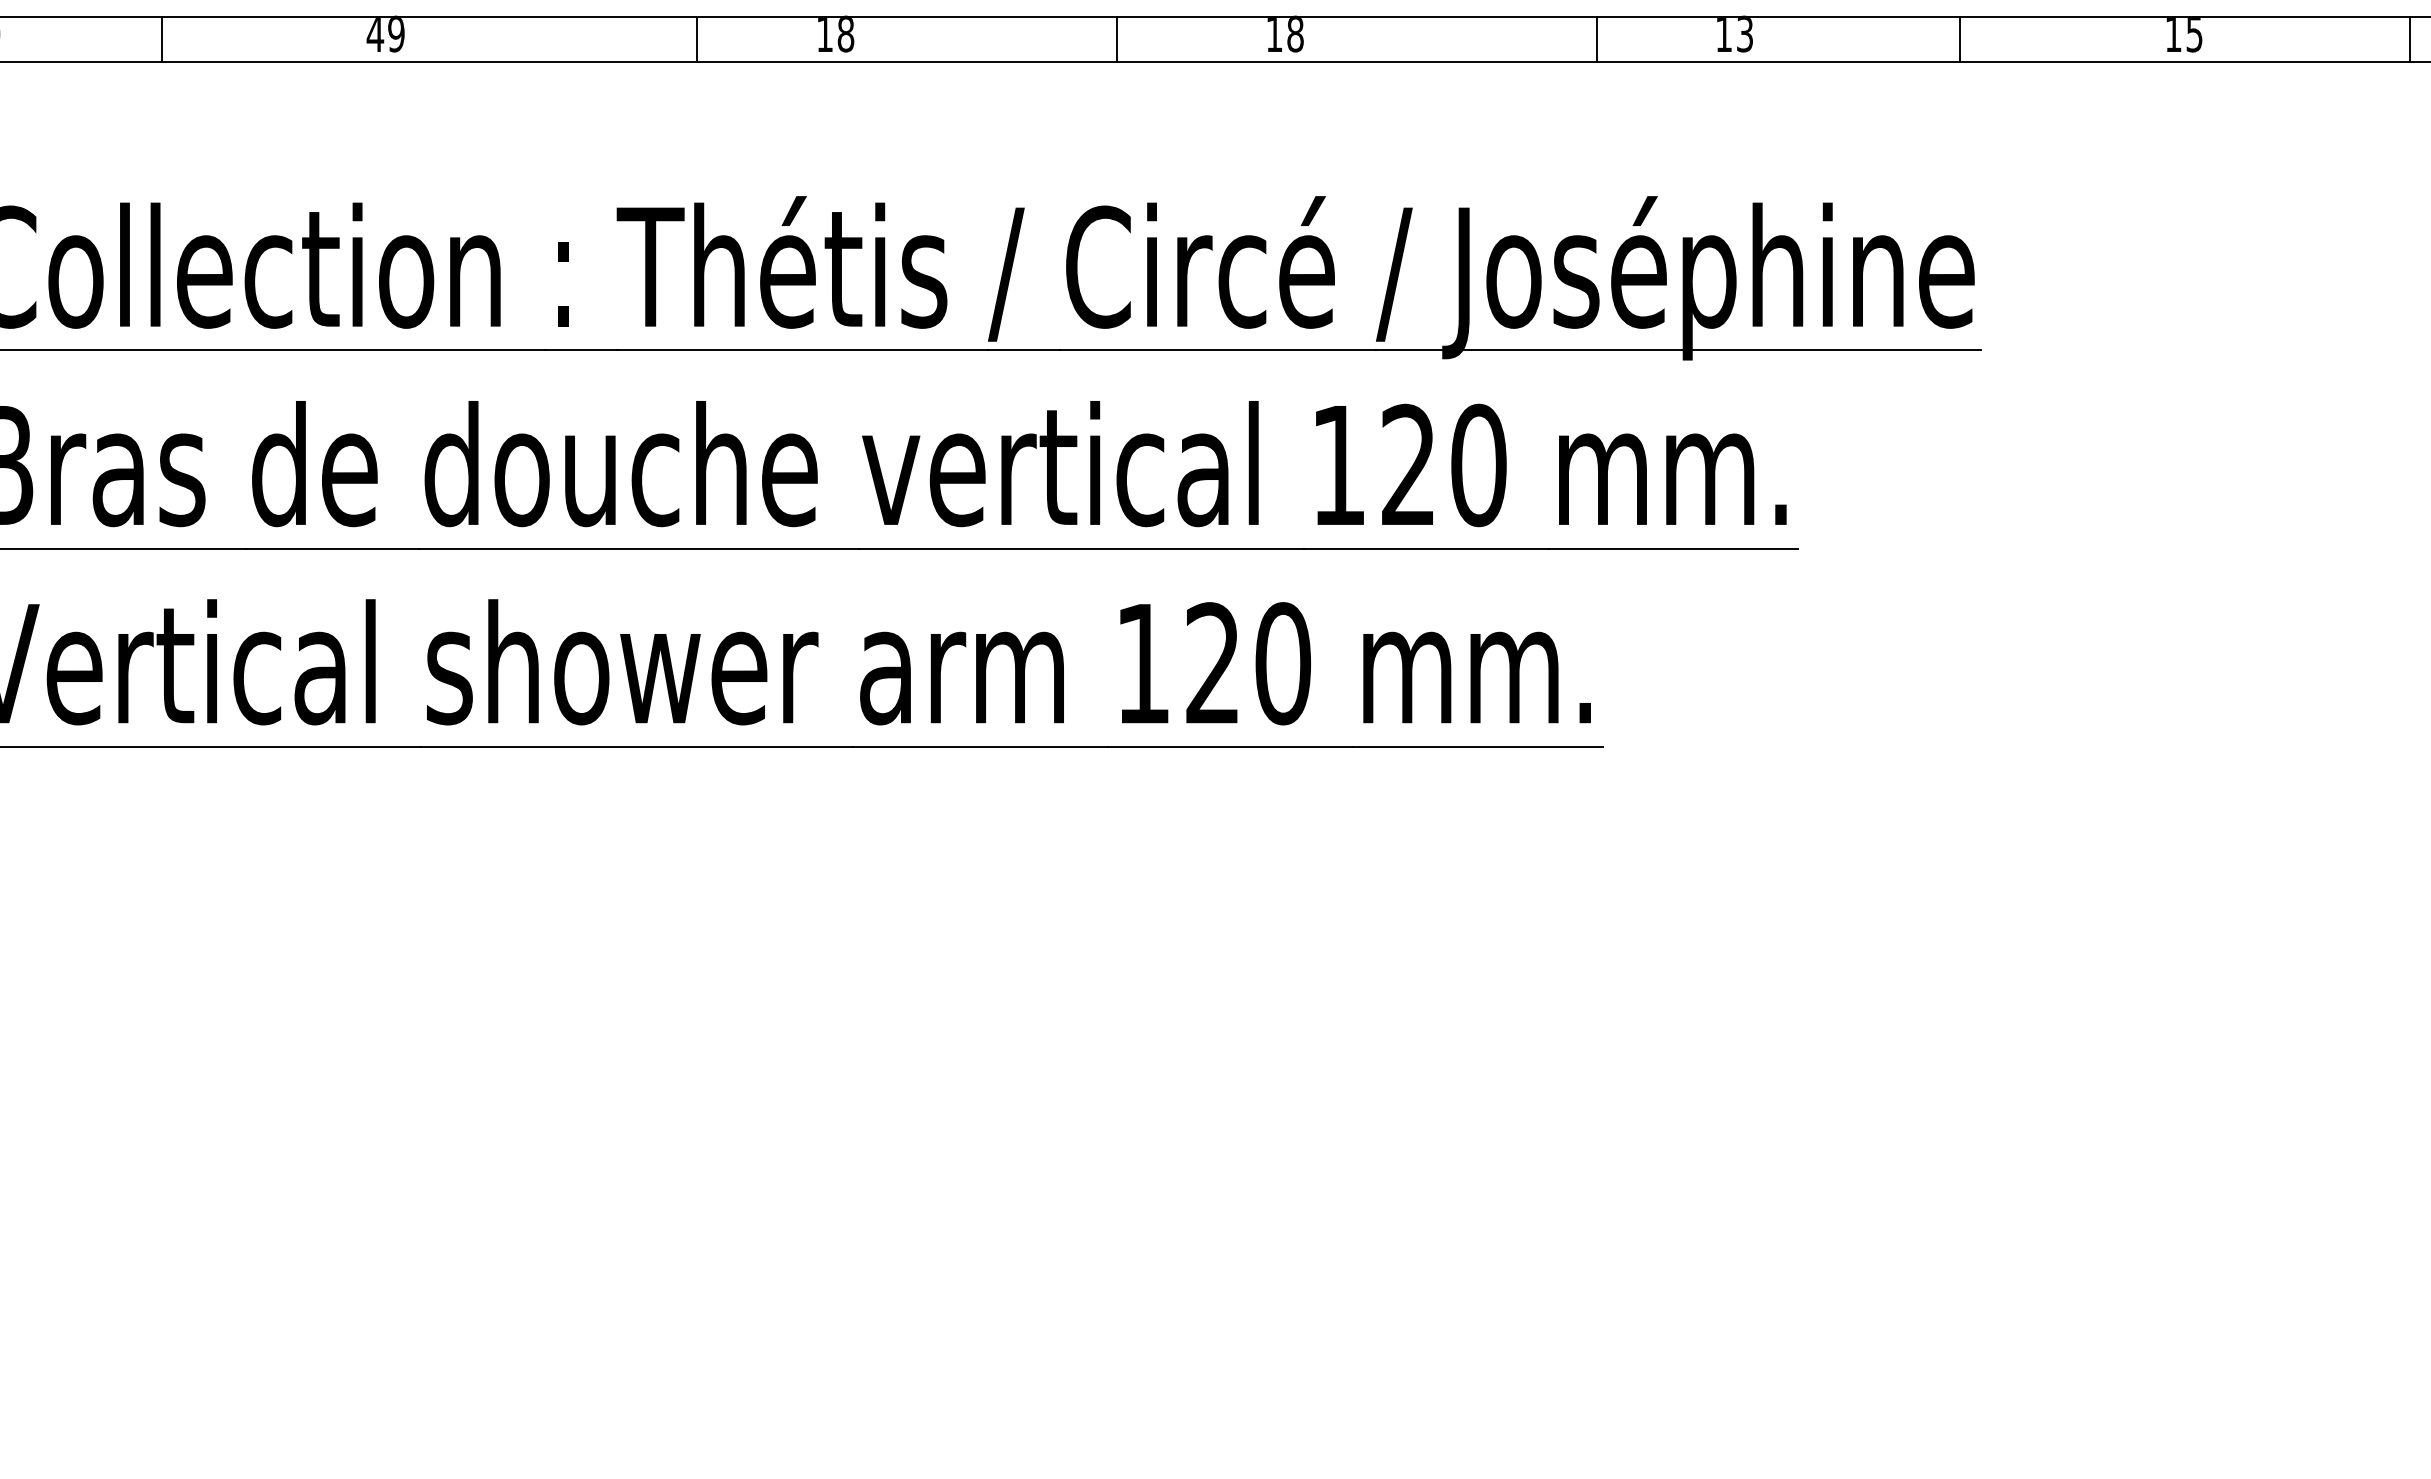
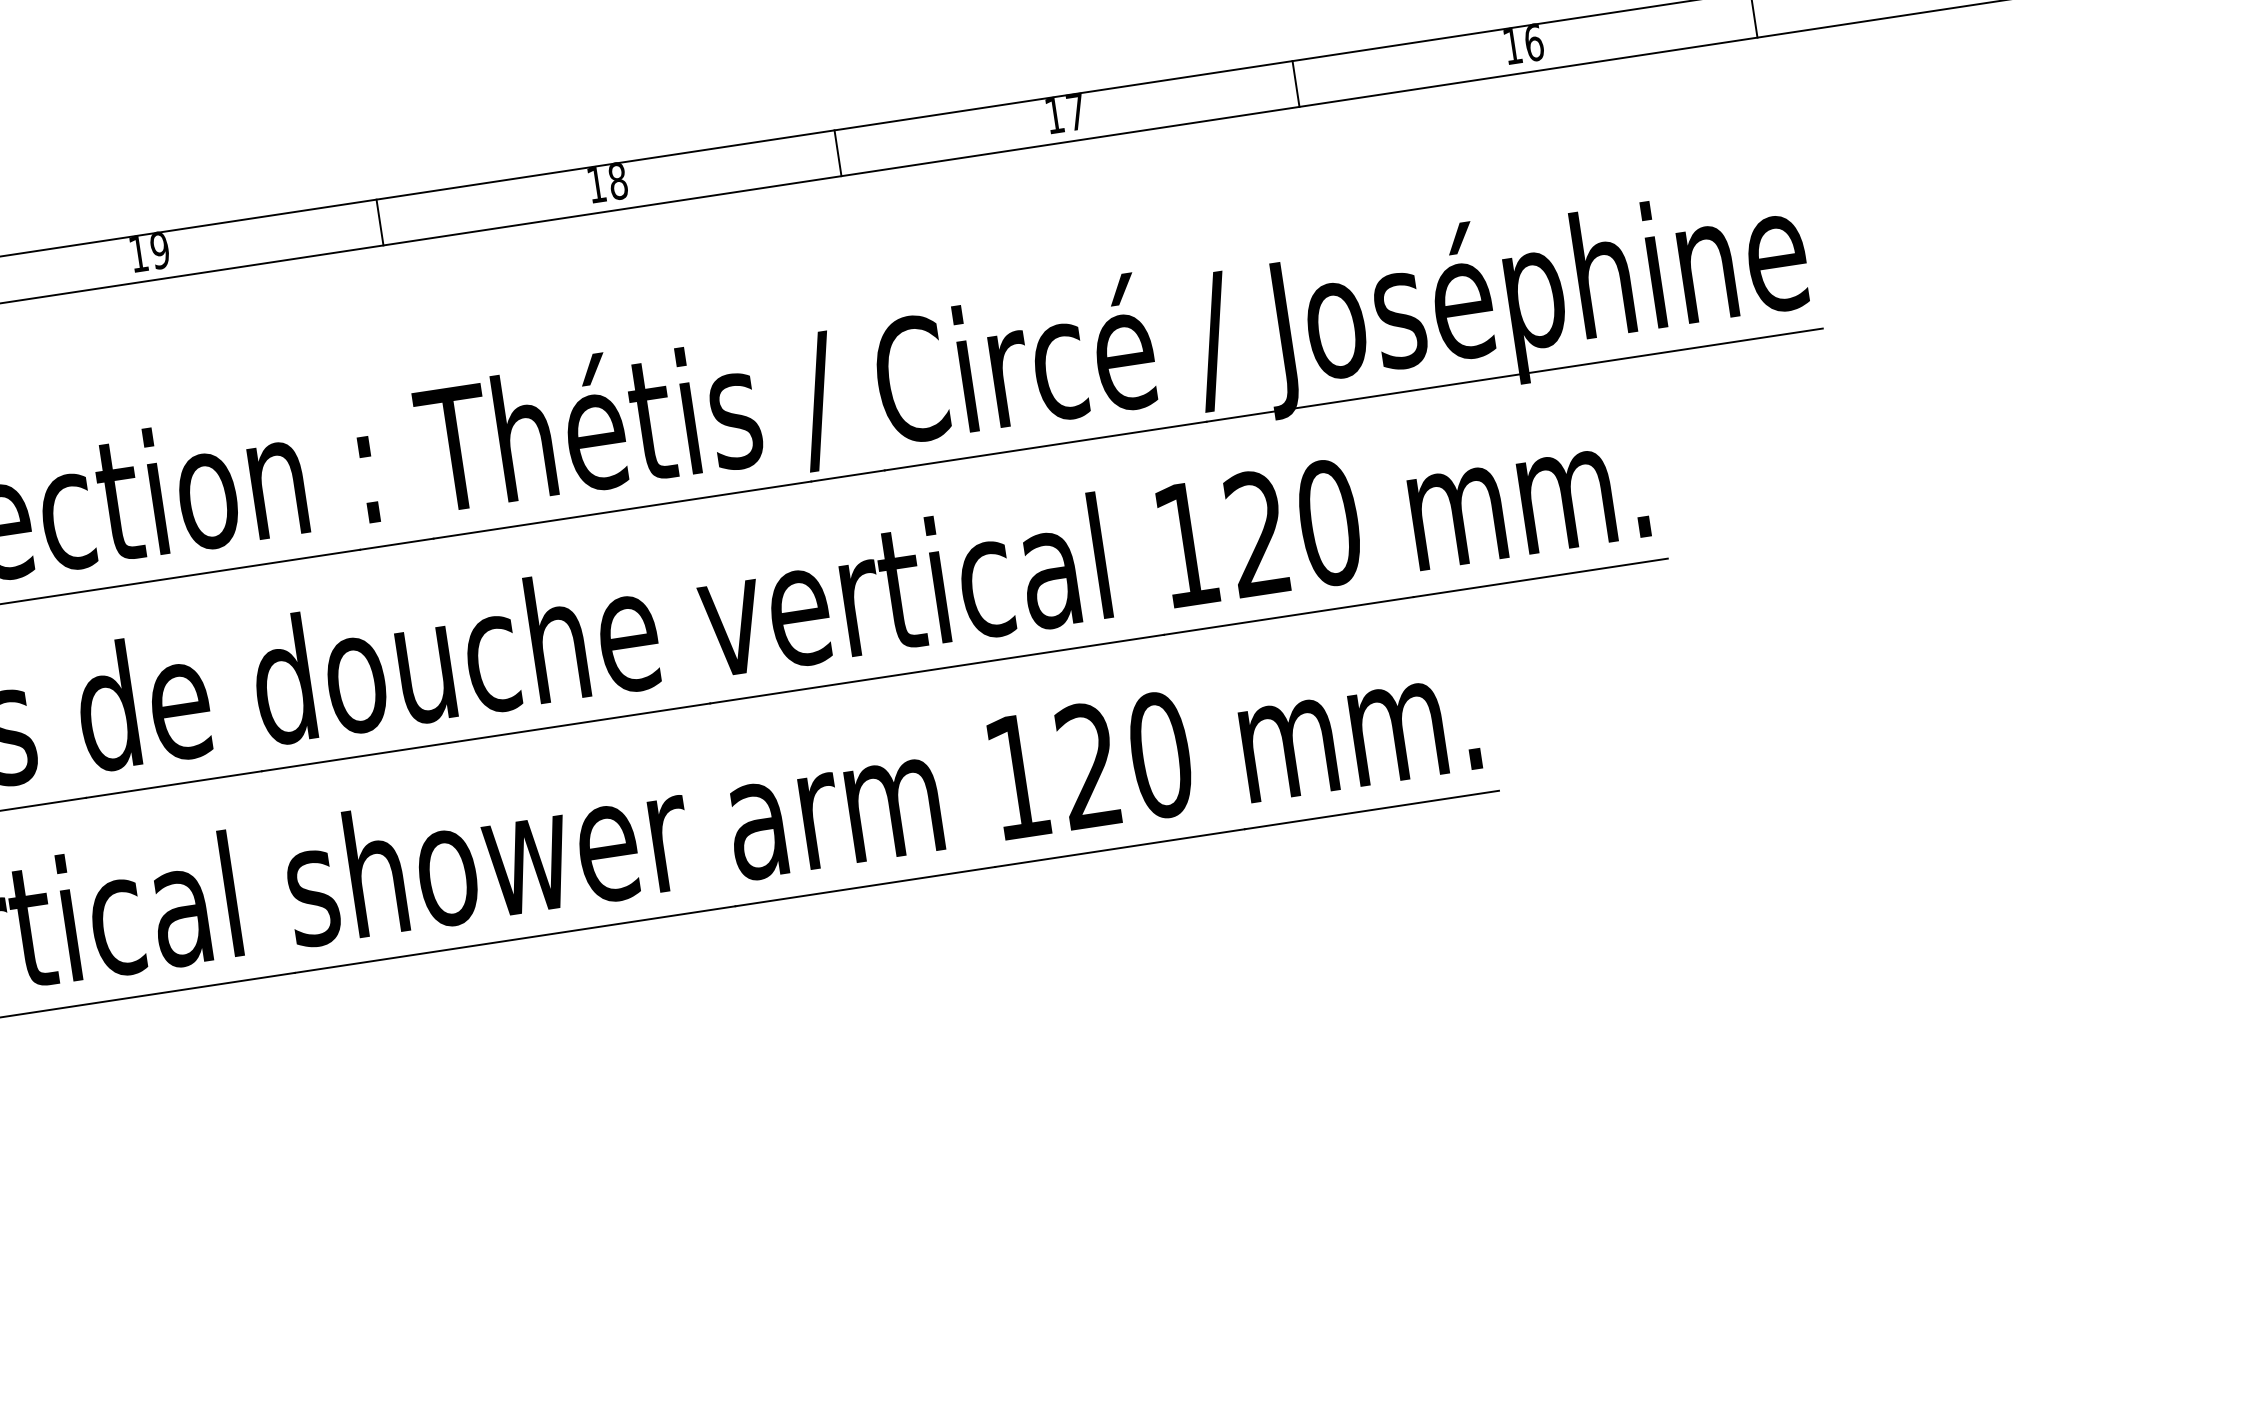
text: (1295, 33) -> (1075, 111), 18 -> 17
text: (1745, 33) -> (1534, 41), 13 -> 16
text: (375, 34) -> (138, 254), 49 -> 19
line: (696, 38) -> (379, 221), moved
line: (1117, 38) -> (838, 152), moved
line: (1596, 38) -> (1295, 83), moved

